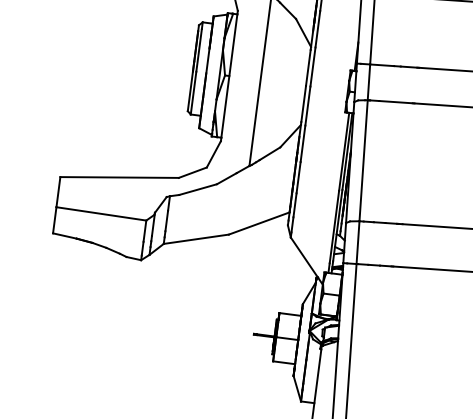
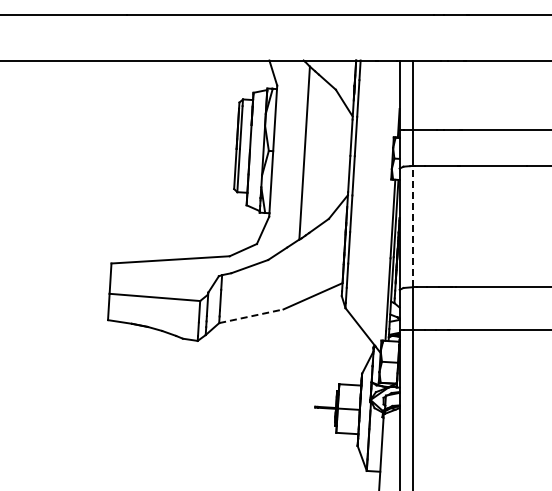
line: (363, 160) -> (412, 226), solid -> dashed
line: (196, 239) -> (251, 316), solid -> dashed

